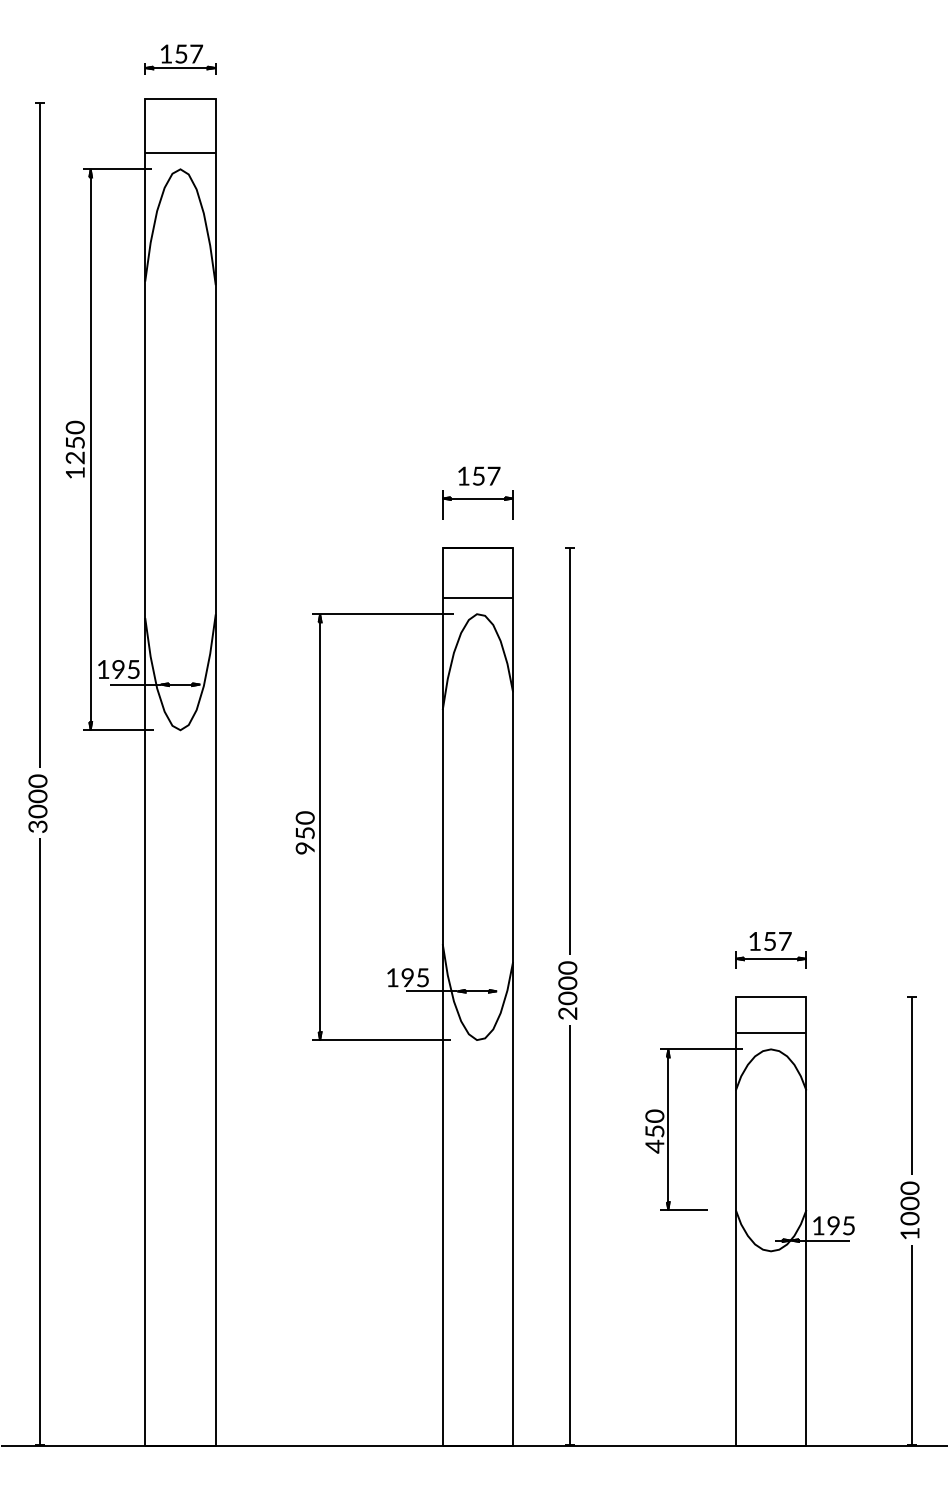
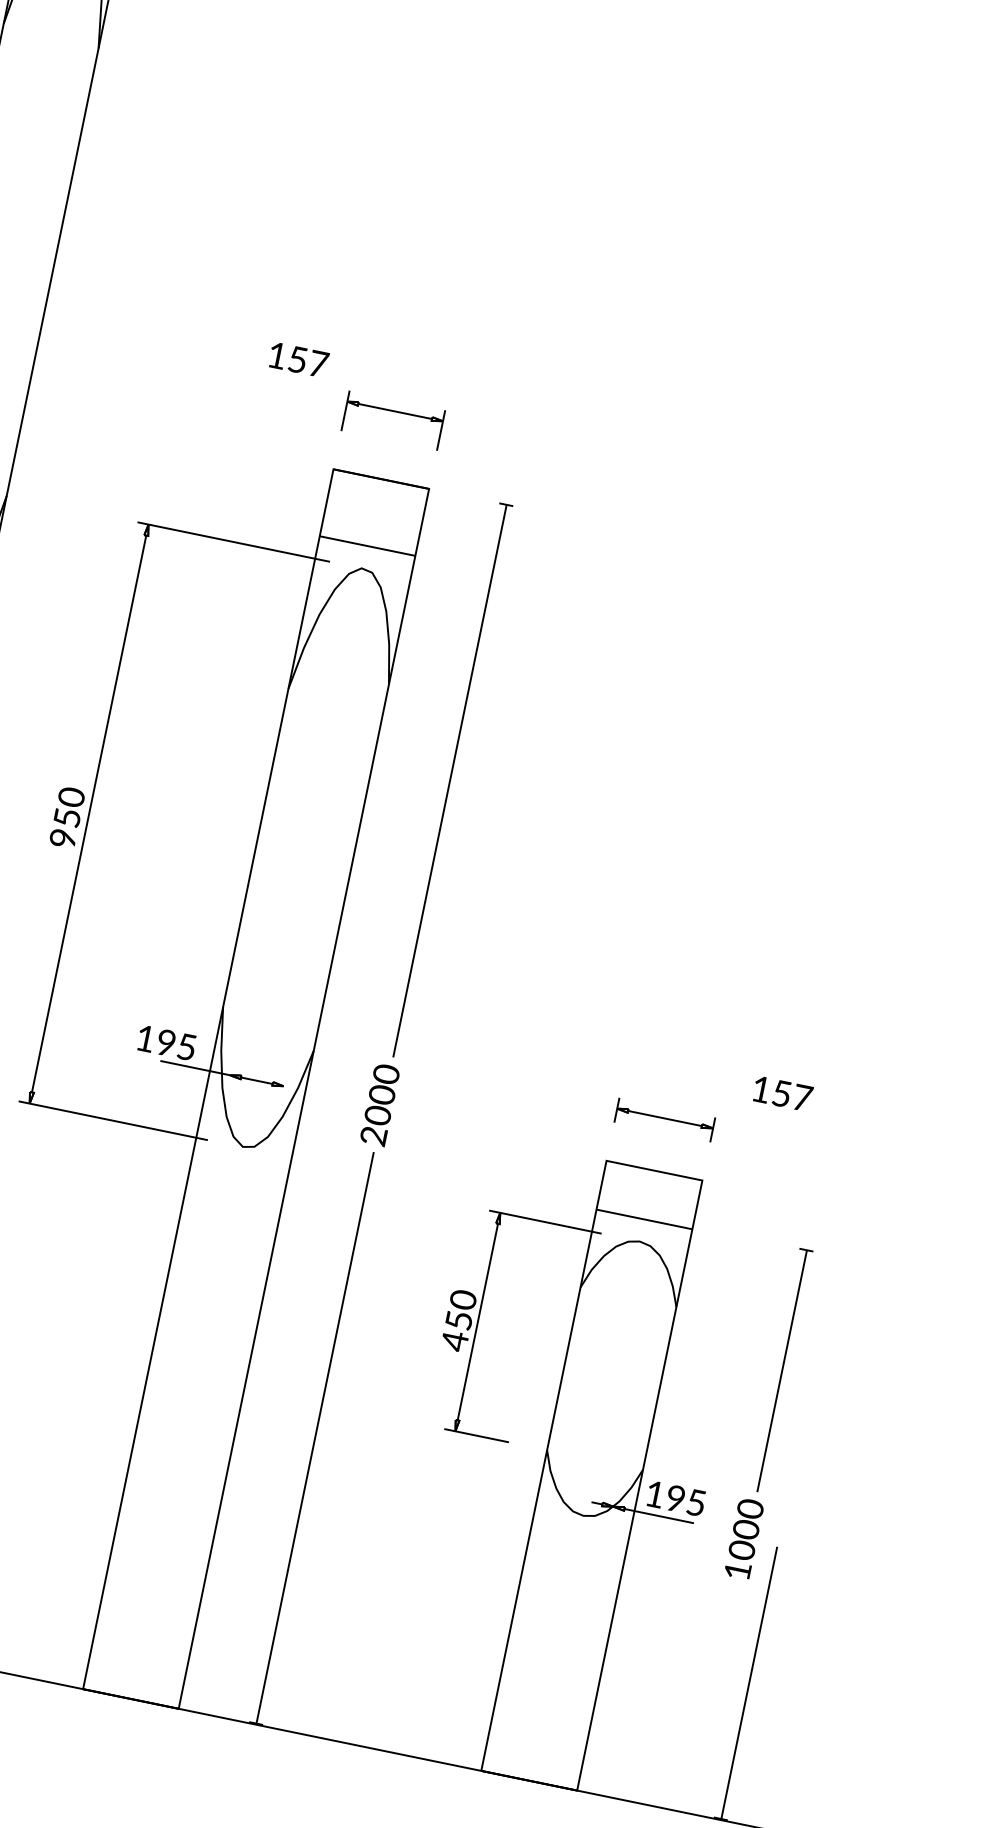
text: (479, 475) -> (299, 359), moved
text: (770, 941) -> (782, 1094), moved
part: (909, 1117) -> (769, 1412), moved

